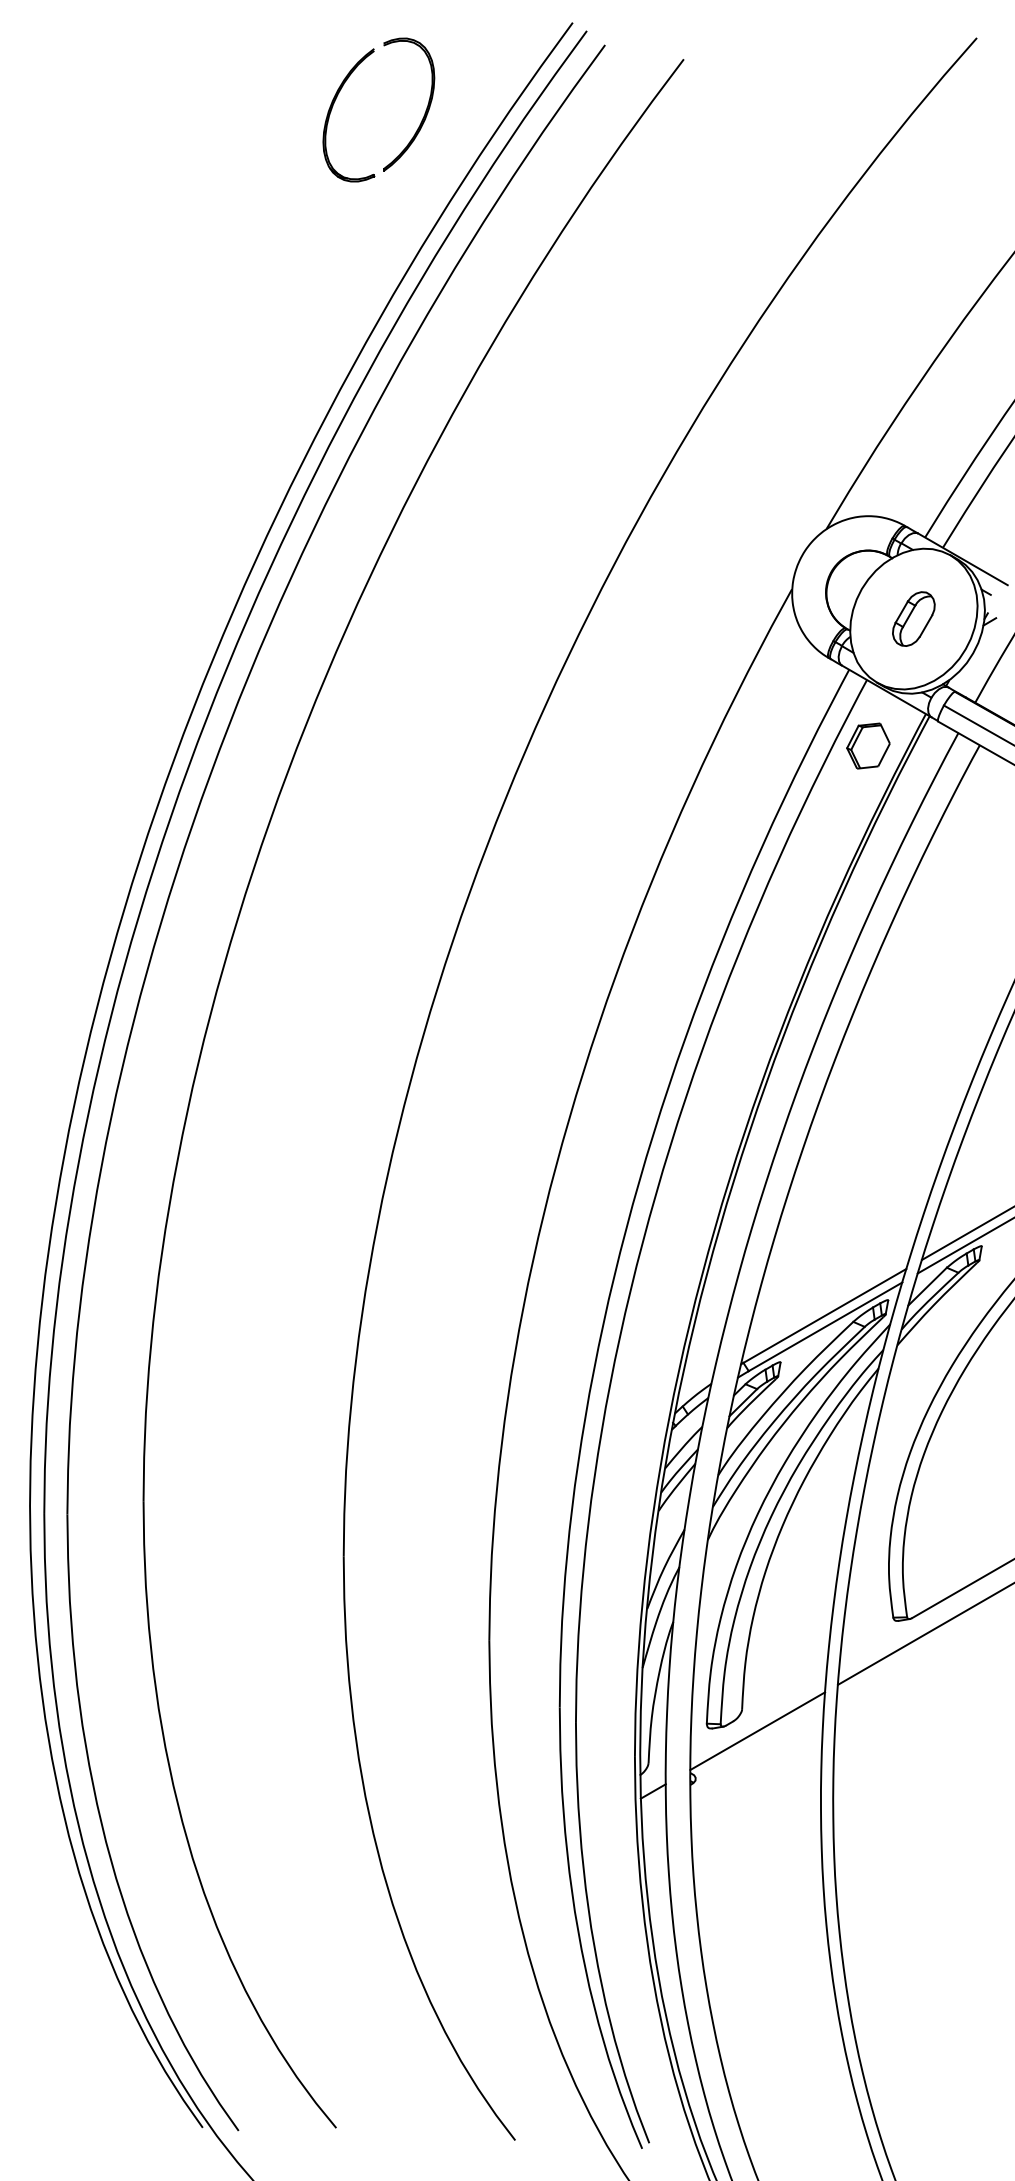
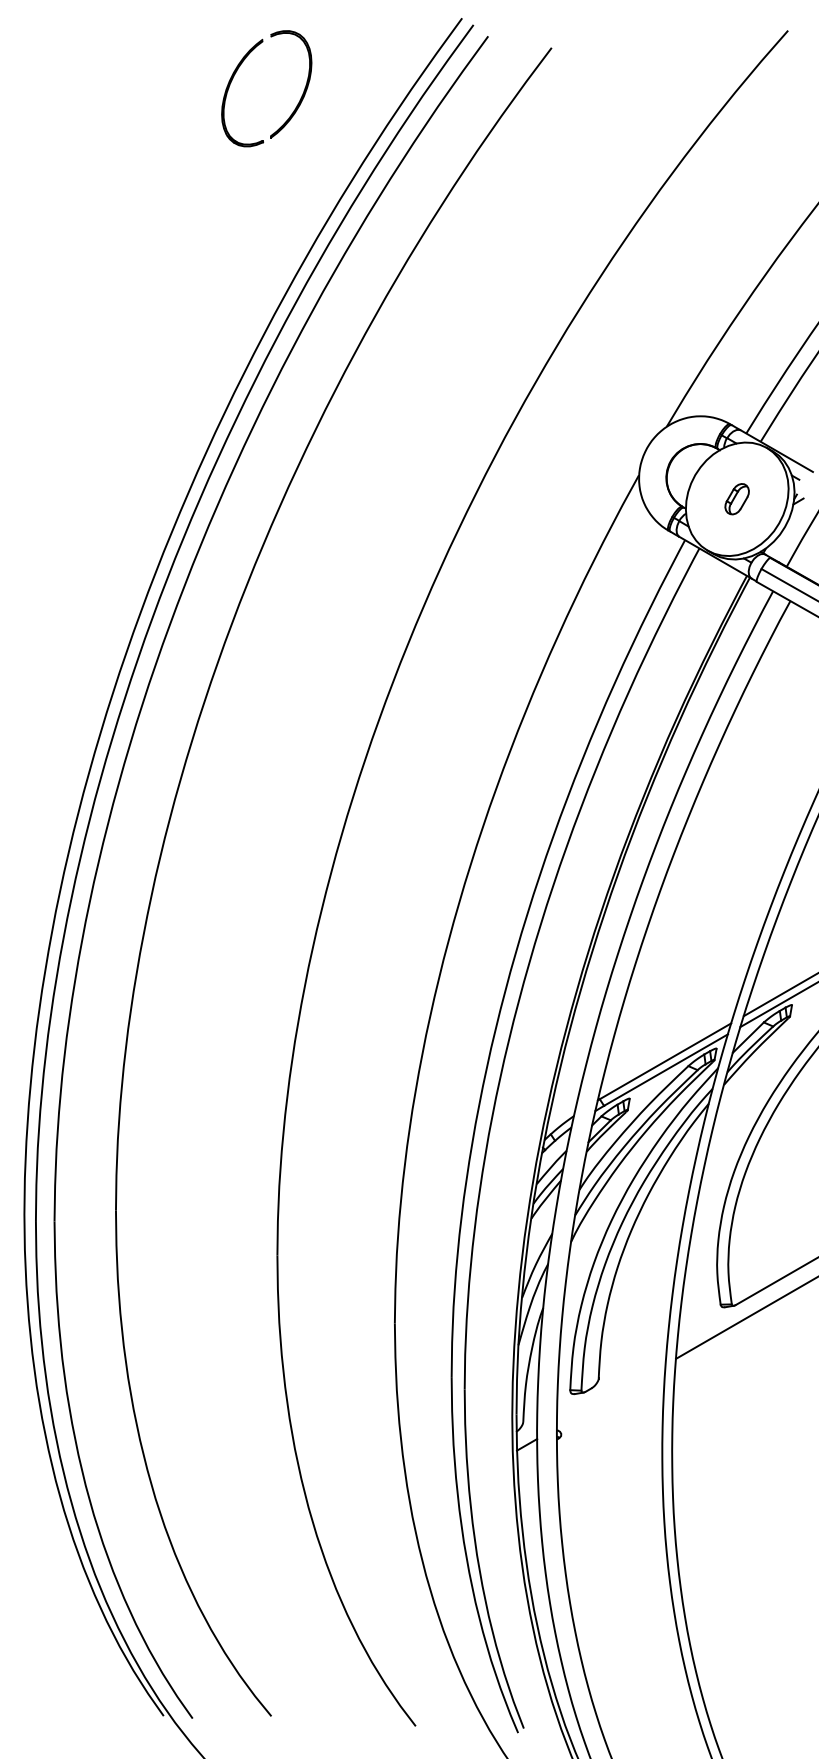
part: (342, 88) -> (237, 71), moved
part: (912, 618) -> (736, 498), size x0.7
part: (868, 745) -> (700, 601), removed
line: (756, 1730) -> (610, 1395), removed

